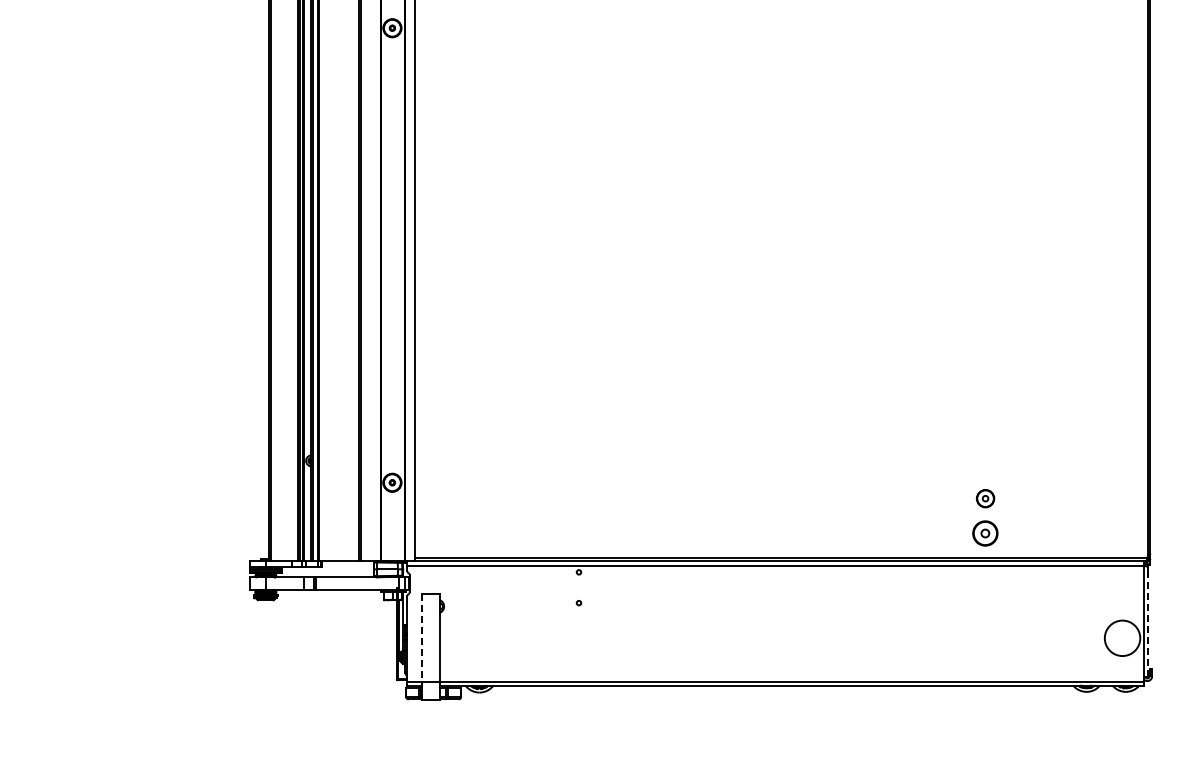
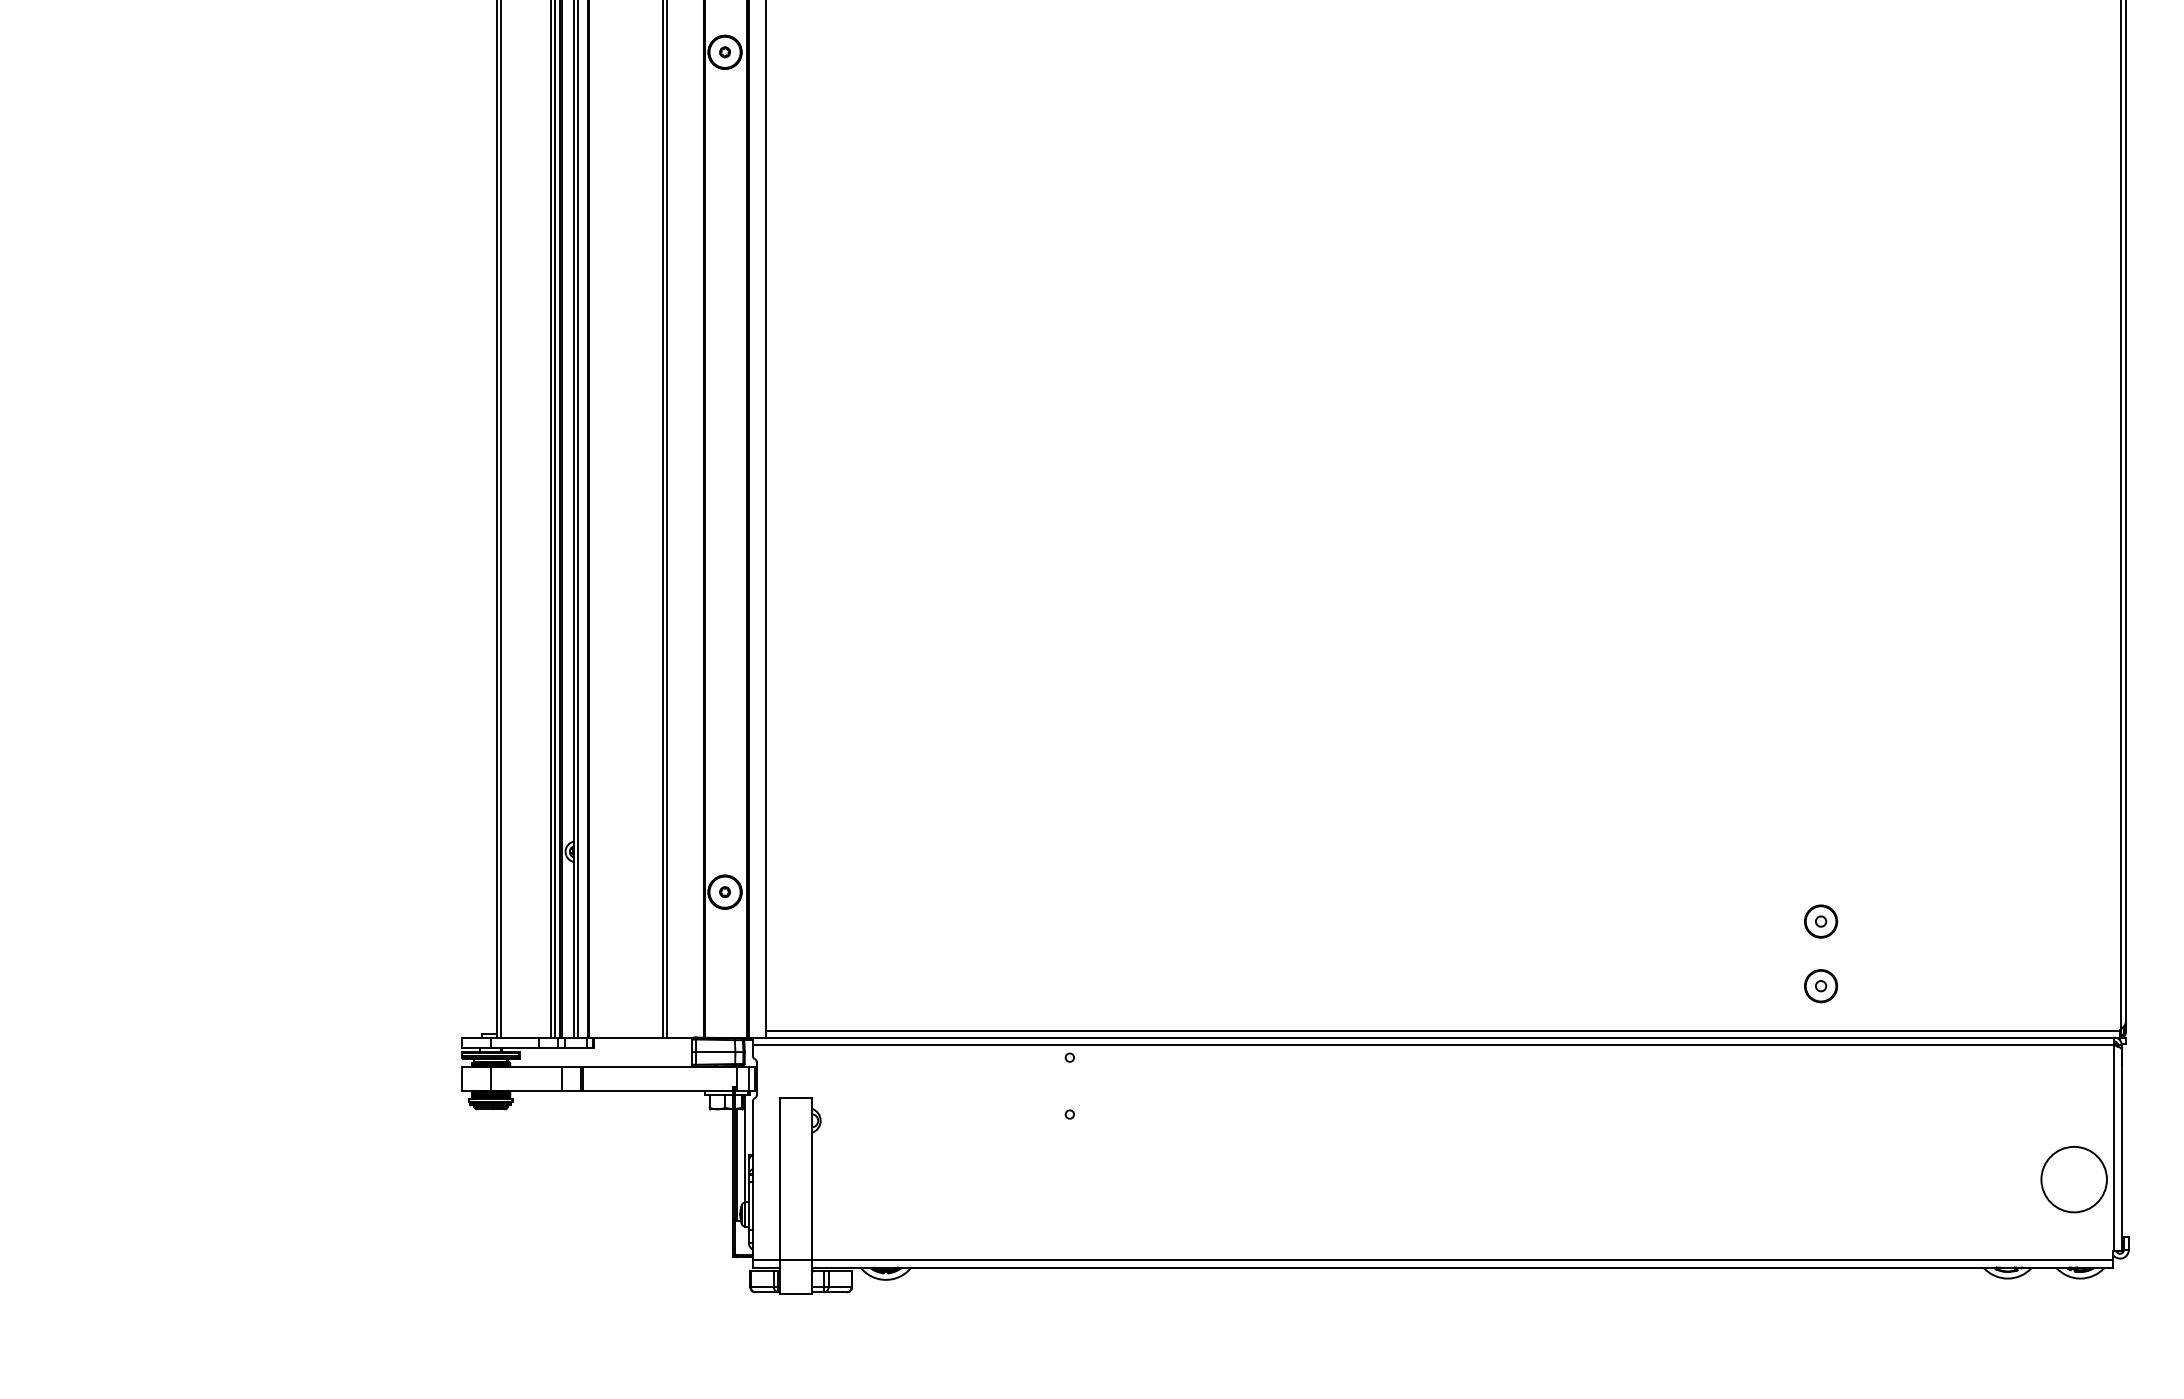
part: (985, 533) -> (1820, 985), size x0.71
line: (1148, 622) -> (2122, 1150), dashed -> solid
line: (422, 638) -> (780, 1179), dashed -> solid

